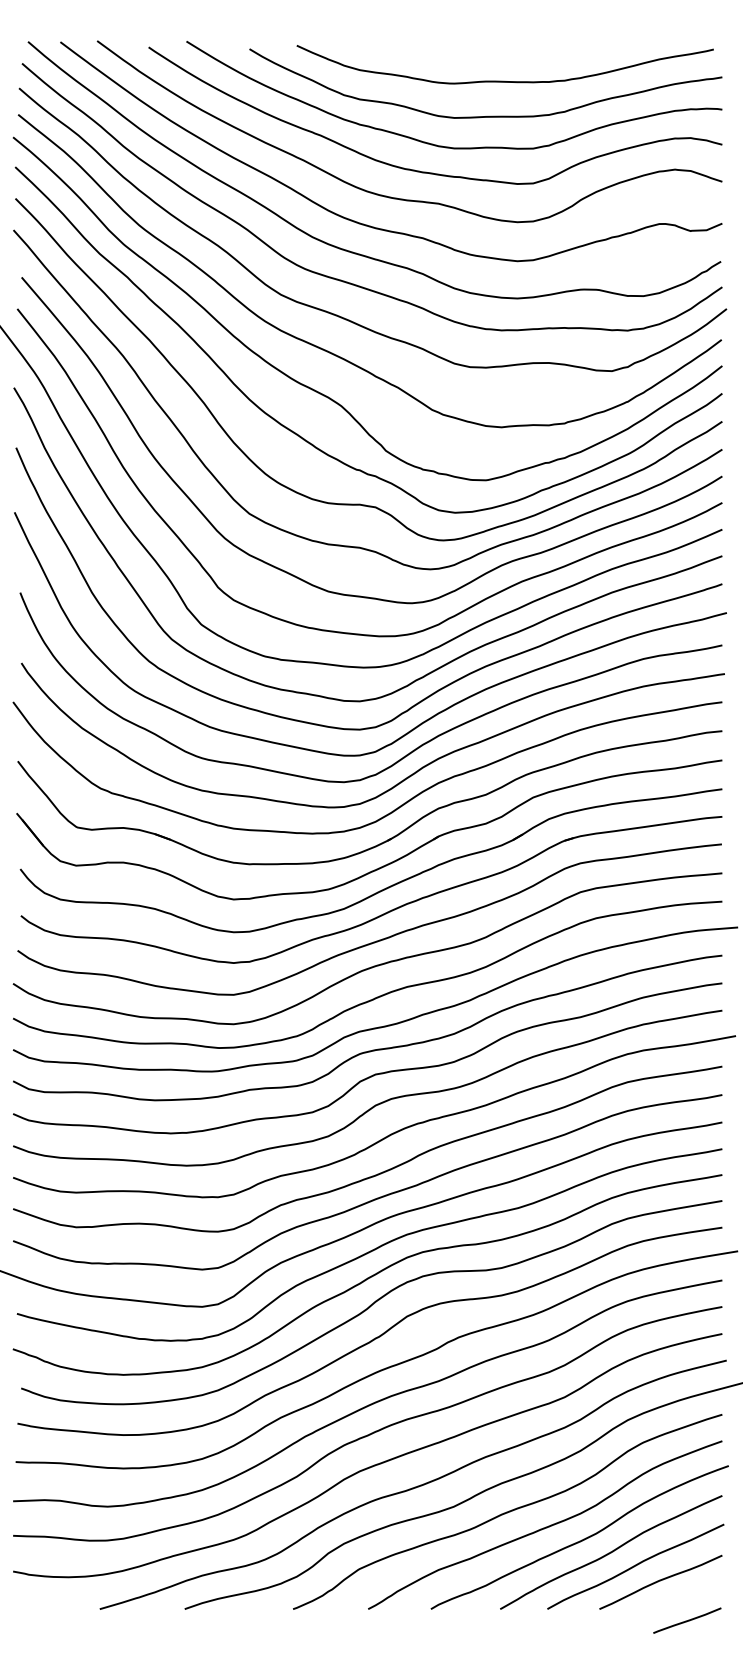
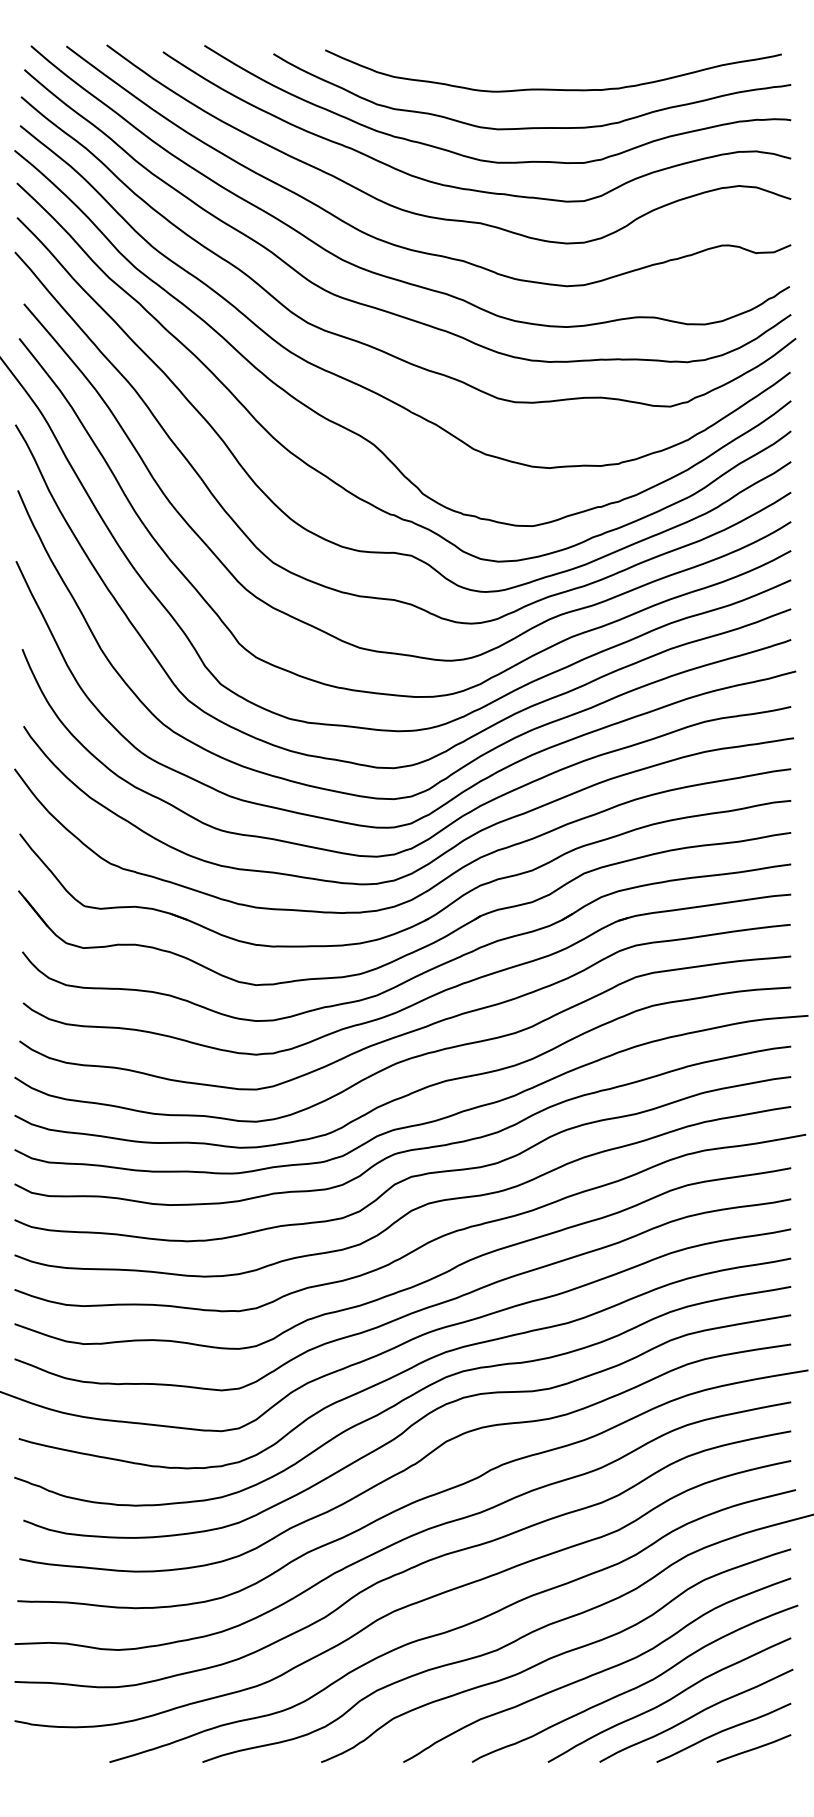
line: (687, 1620) -> (754, 1748), moved

